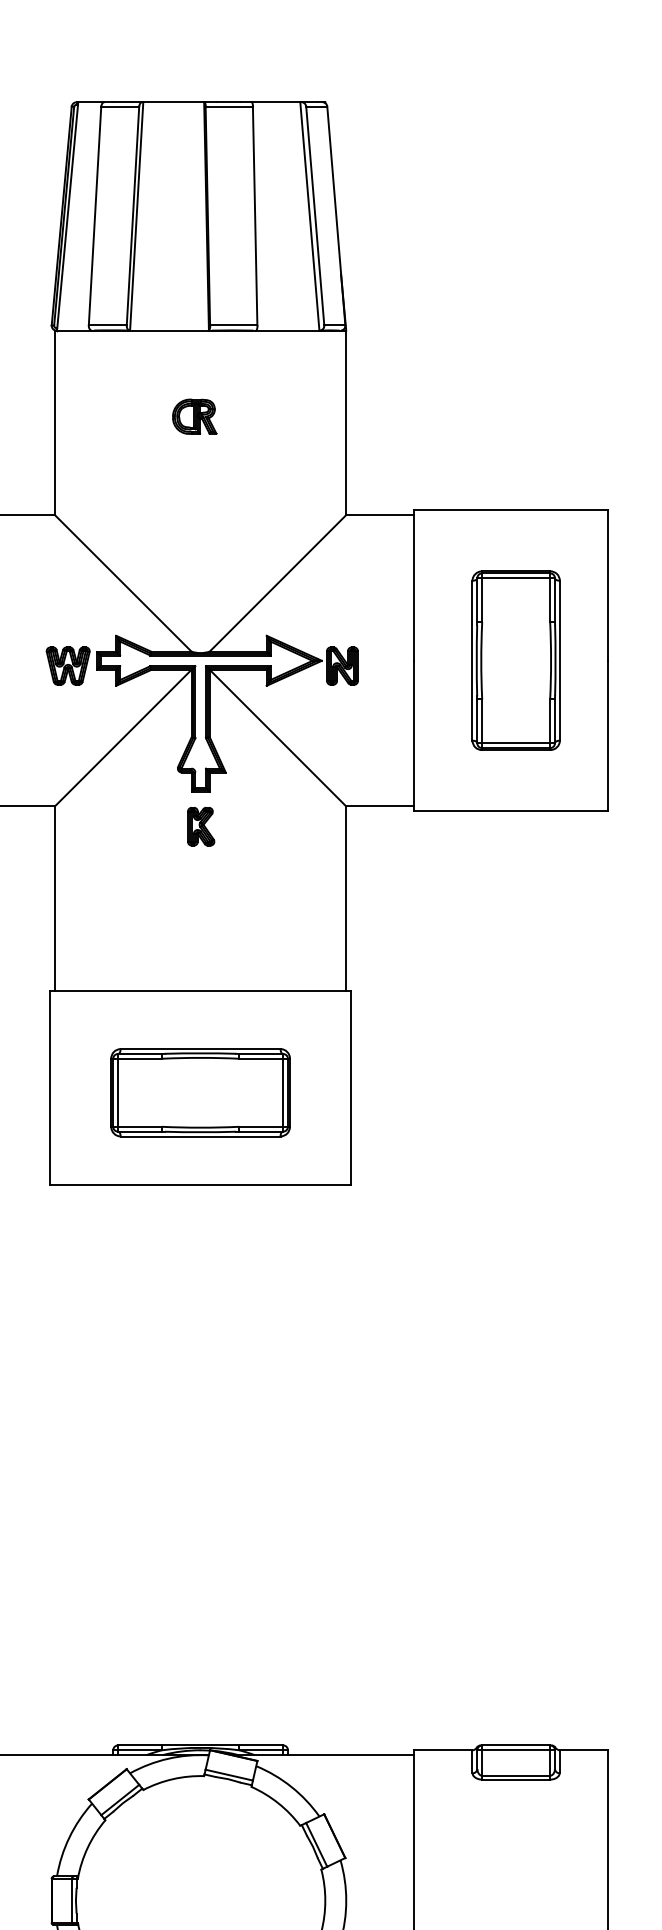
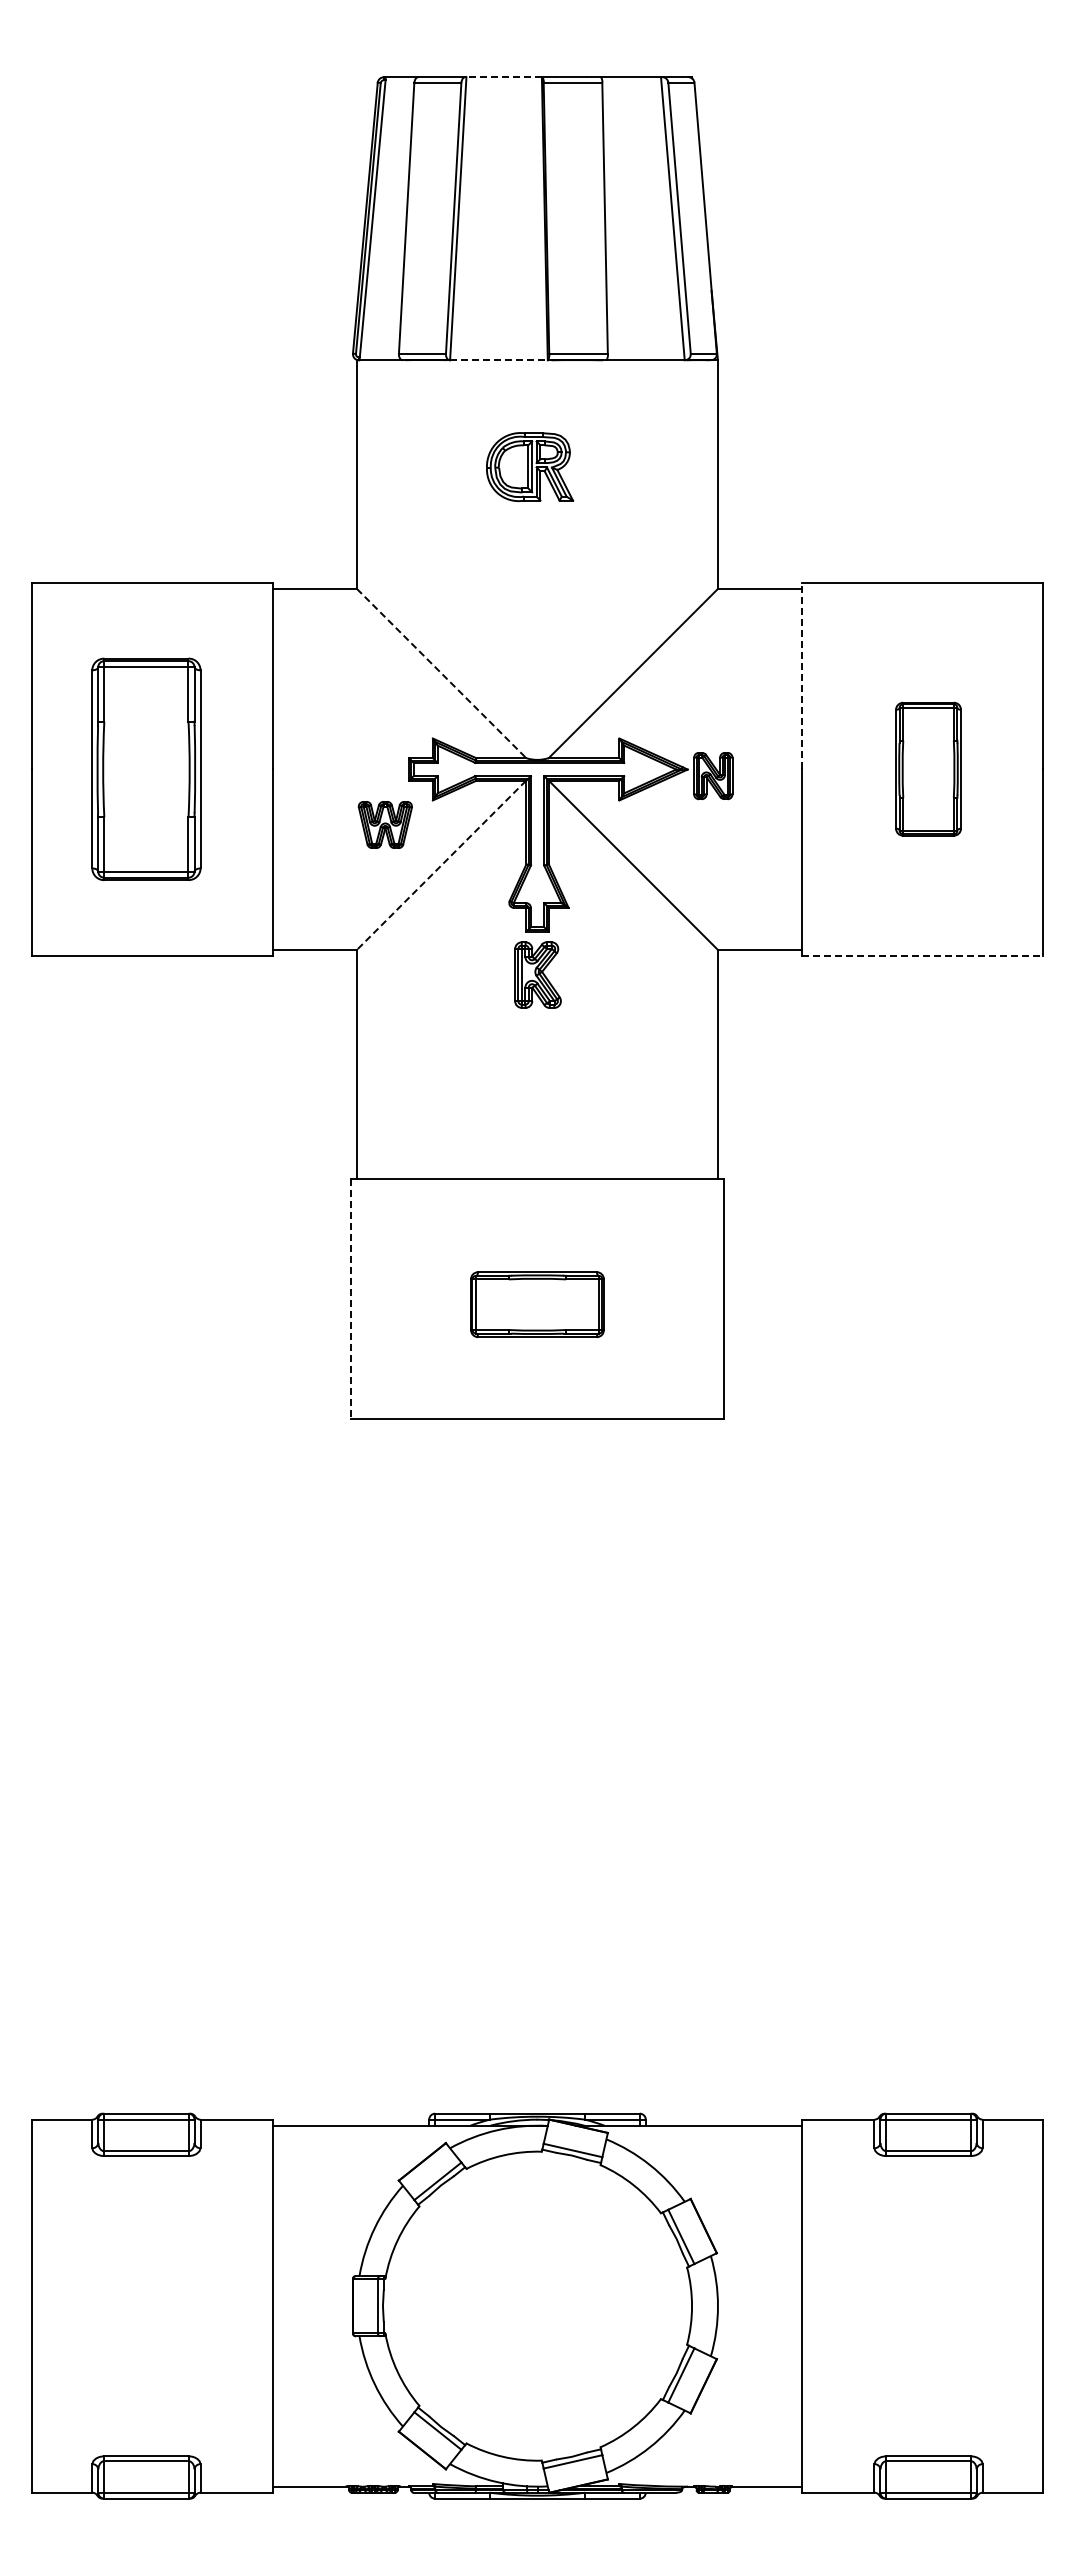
line: (174, 102) -> (504, 77), solid -> dashed
line: (169, 330) -> (498, 360), solid -> dashed
part: (194, 416) -> (530, 466), size x1.6
line: (123, 583) -> (441, 673), solid -> dashed
line: (414, 584) -> (802, 675), solid -> dashed
part: (516, 660) -> (928, 768), size x0.6
part: (67, 665) -> (384, 824), moved
line: (123, 738) -> (441, 865), solid -> dashed
line: (512, 810) -> (923, 955), solid -> dashed
part: (201, 826) -> (538, 974), size x1.4
line: (49, 1088) -> (350, 1299), solid -> dashed
part: (200, 1092) -> (537, 1304), size x0.6

